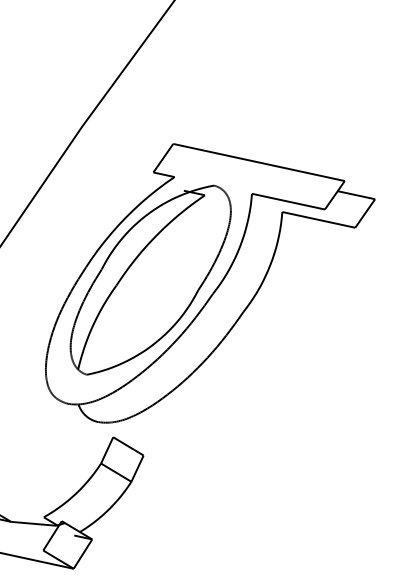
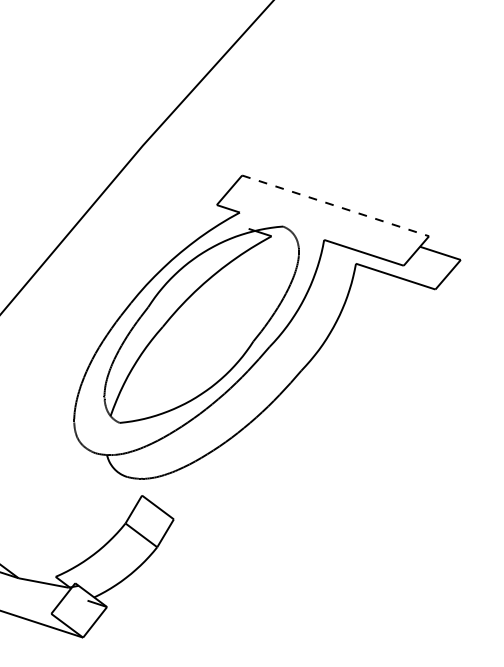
line: (259, 162) -> (336, 206), solid -> dashed

